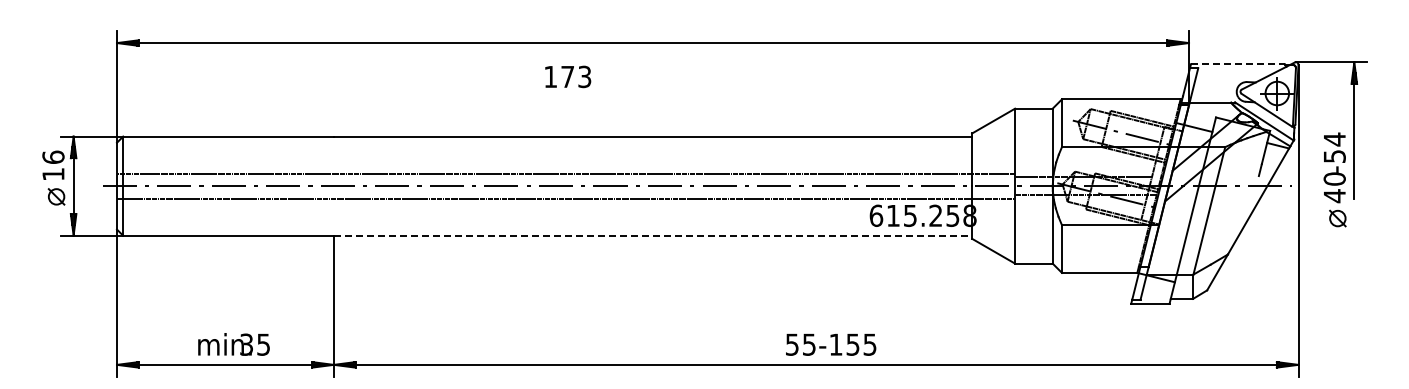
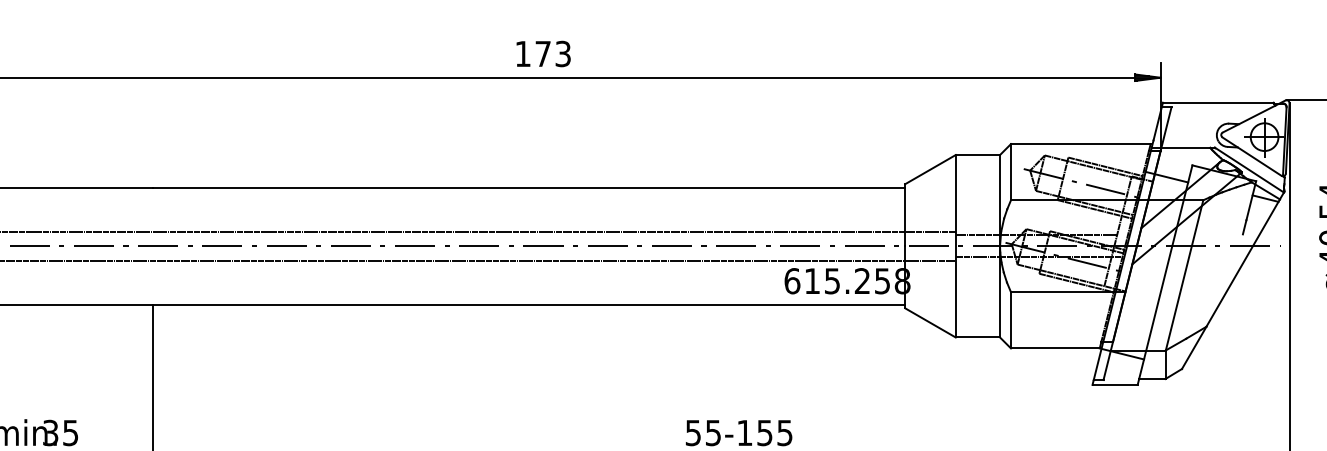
line: (1237, 64) -> (1217, 102), dashed -> solid
text: (568, 76) -> (544, 53), moved
line: (653, 235) -> (529, 304), dashed -> solid

